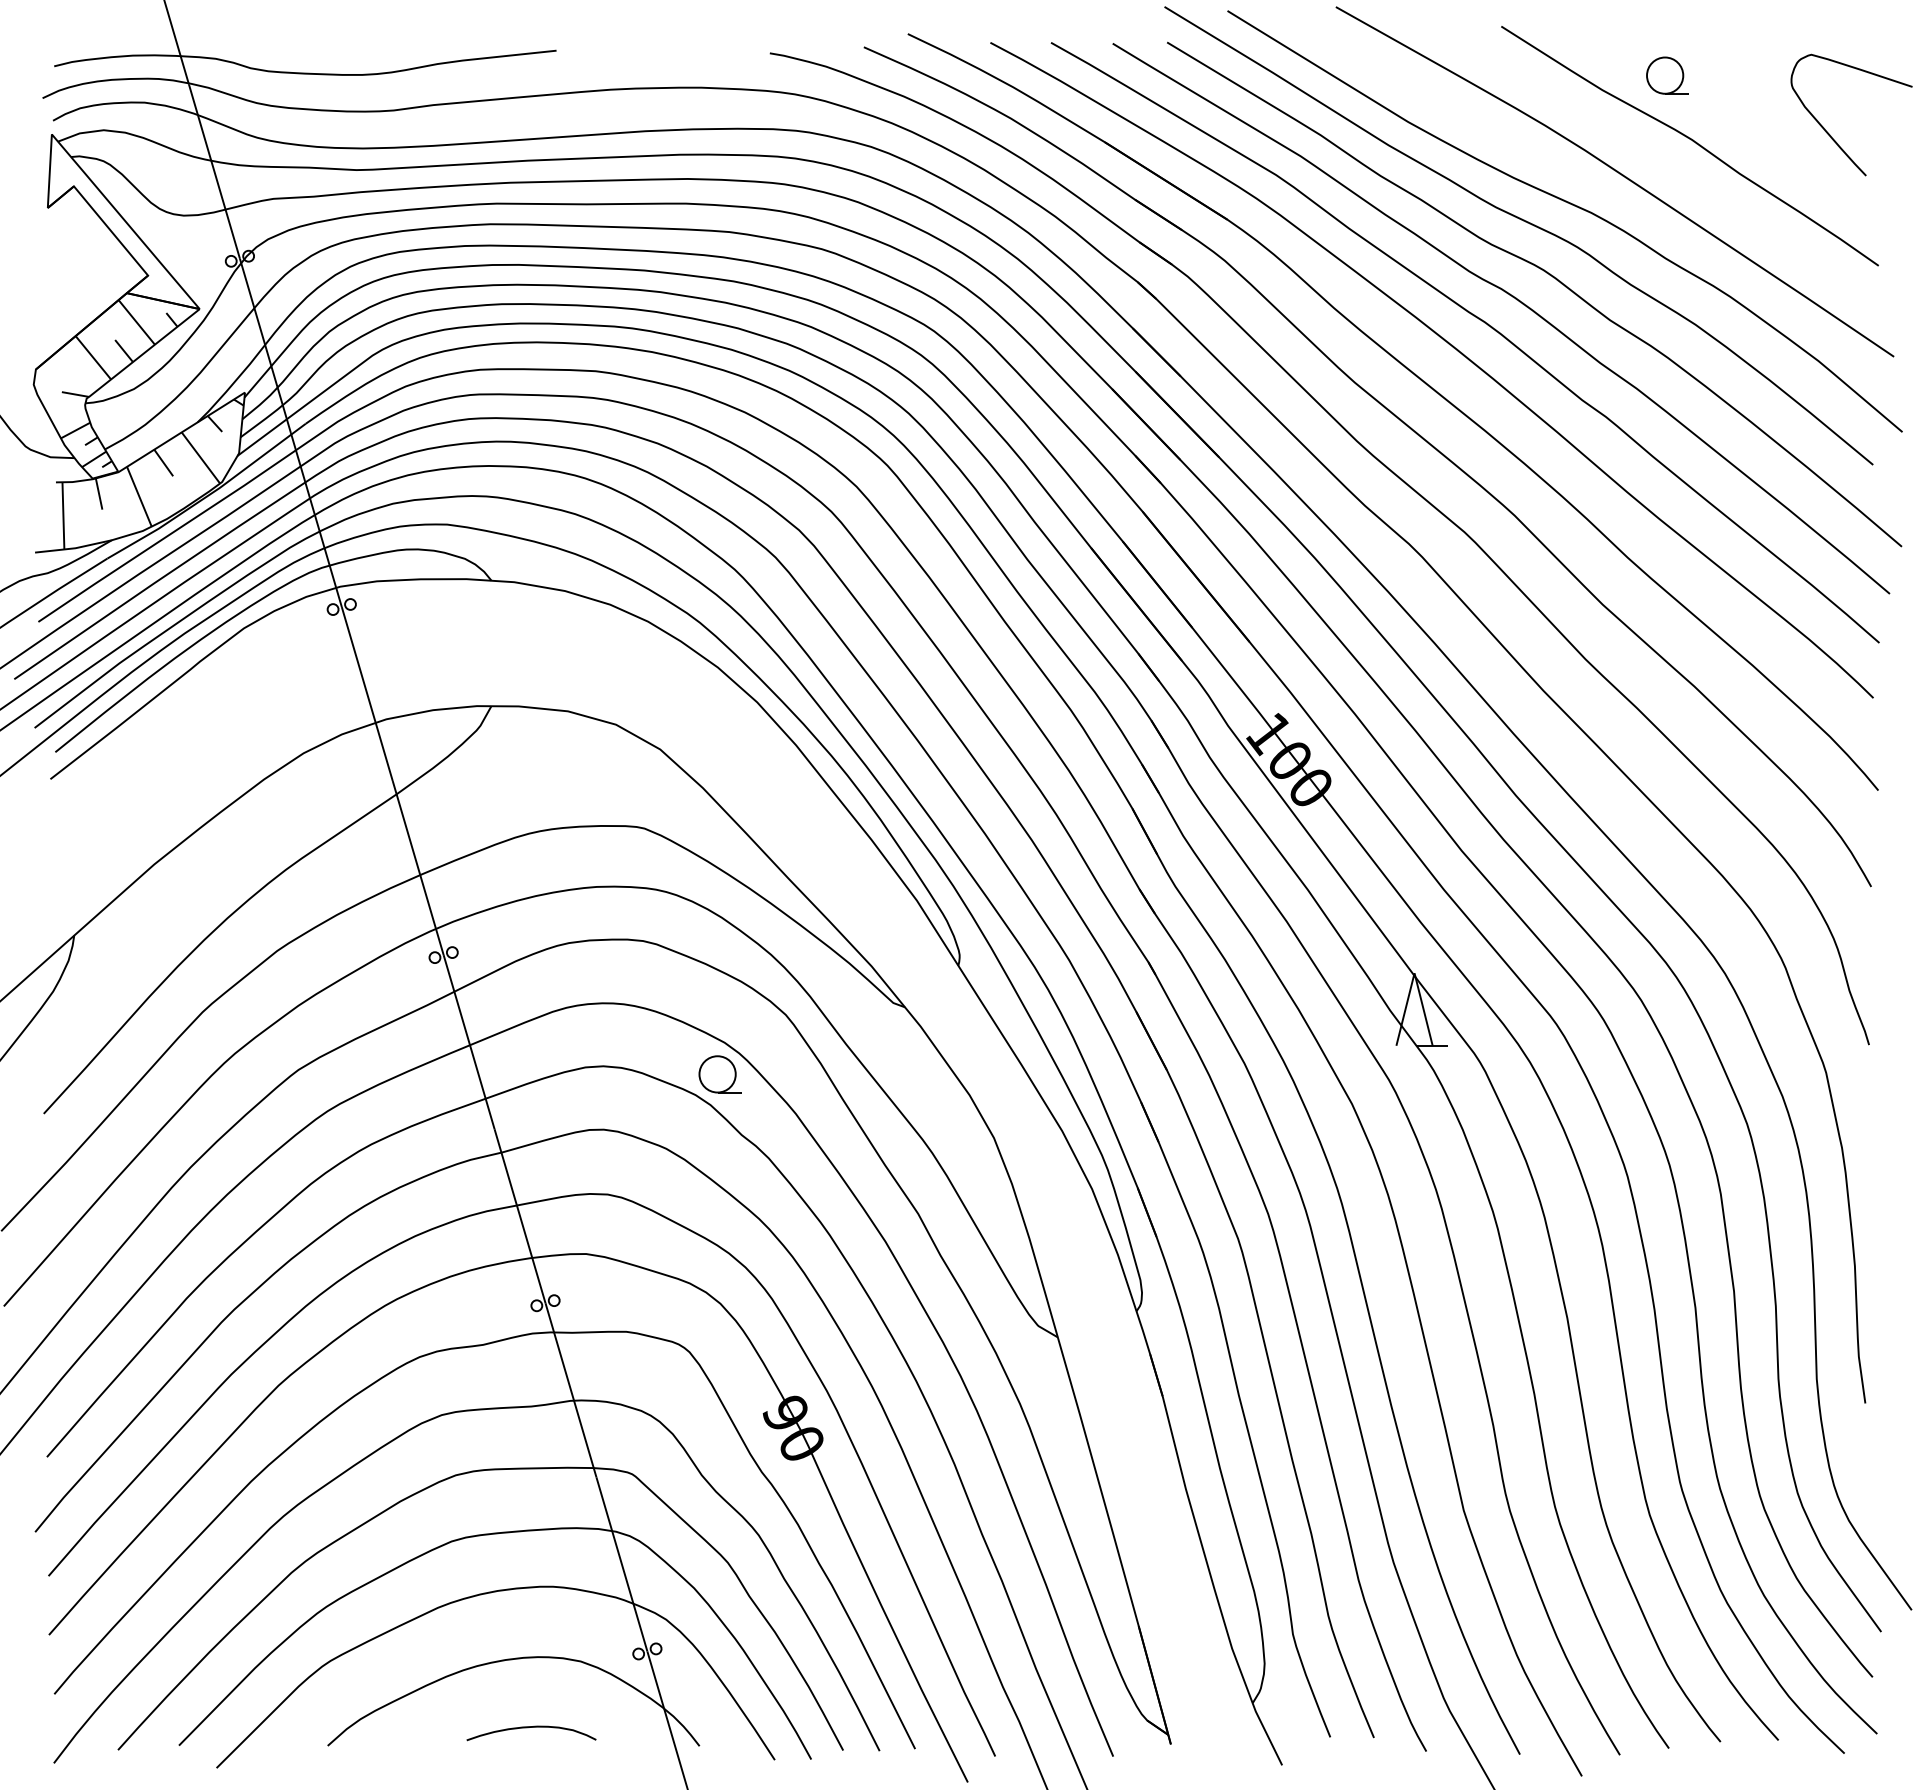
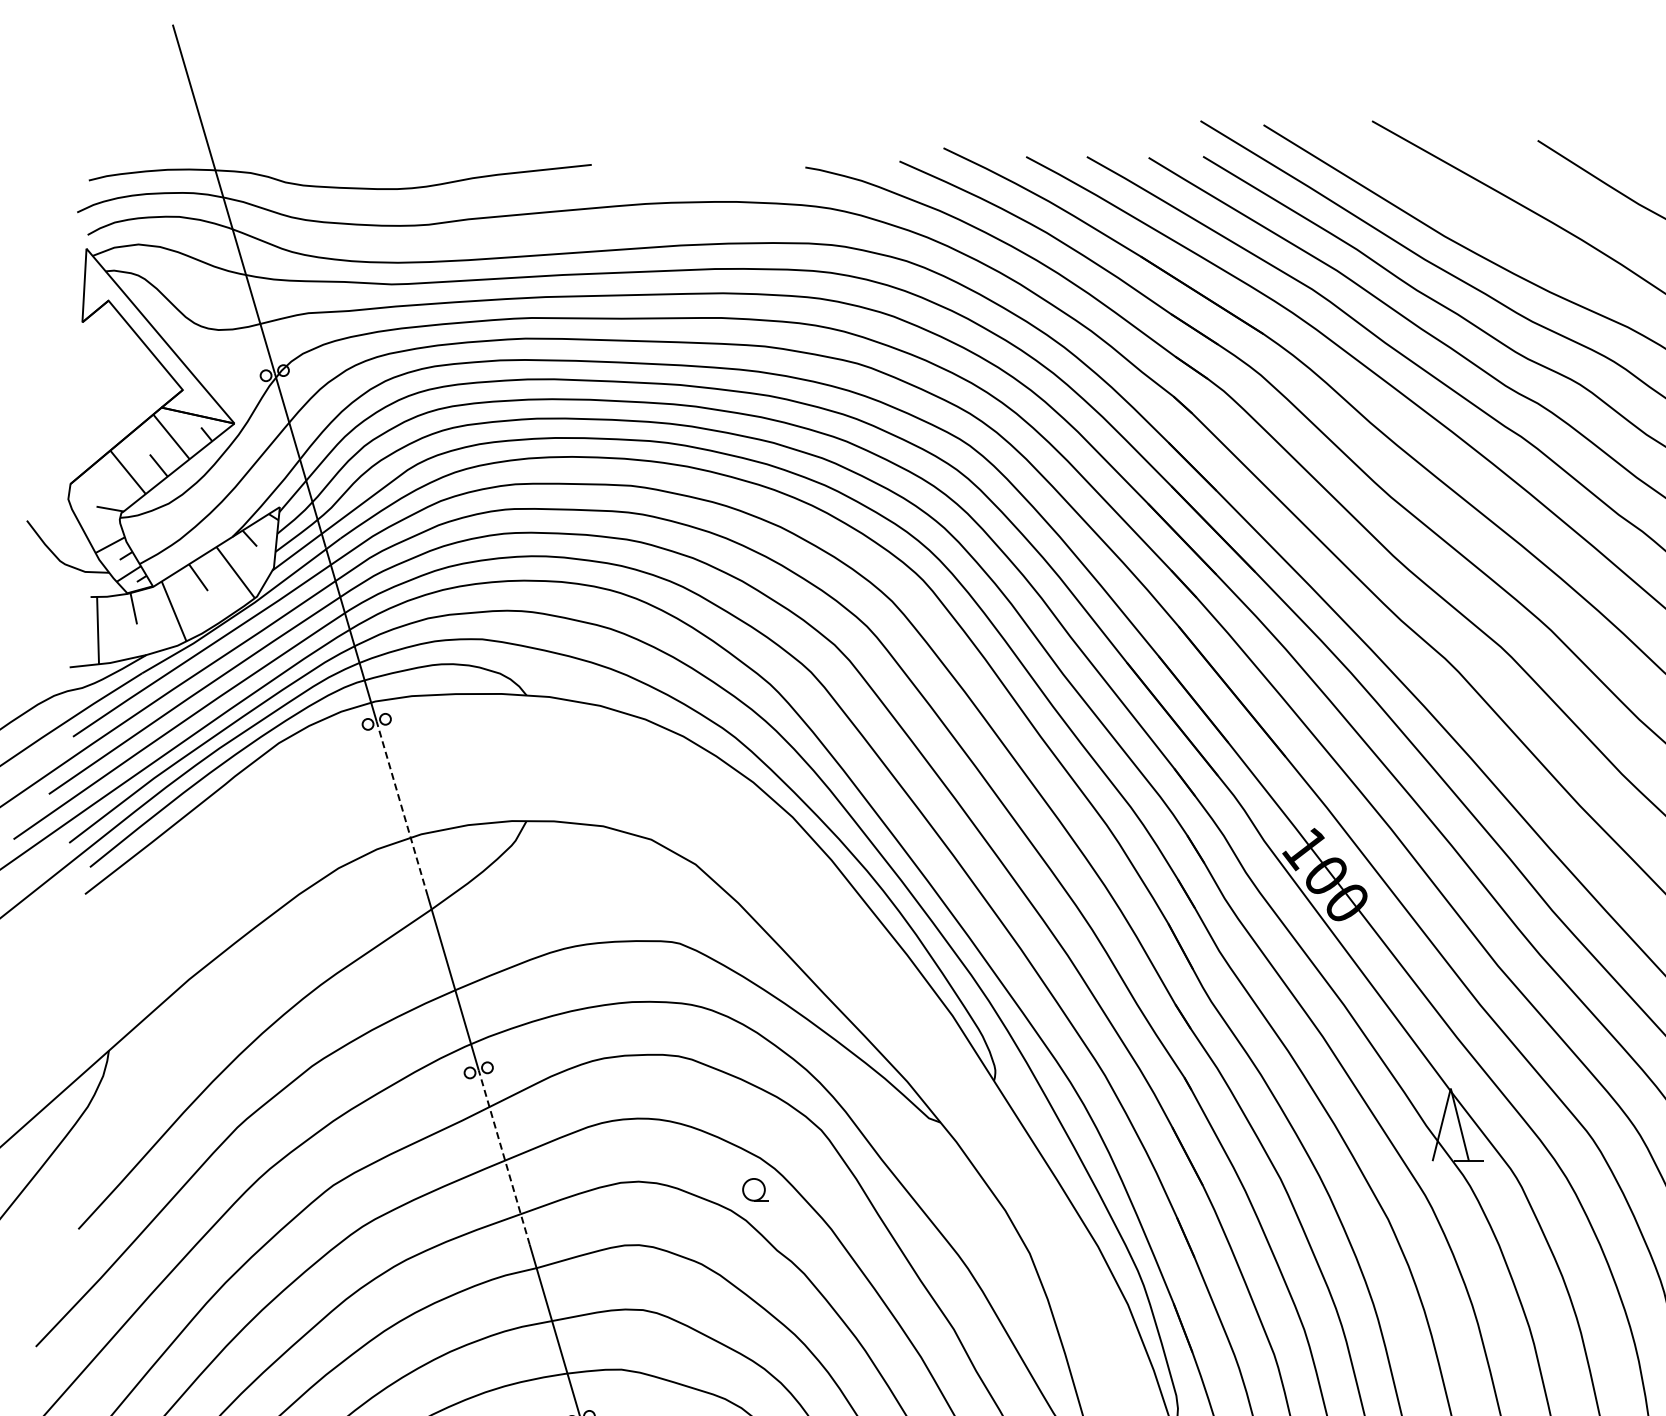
line: (367, 694) -> (402, 809), solid -> dashed
line: (469, 1042) -> (504, 1157), solid -> dashed
part: (719, 1074) -> (754, 1189), size x0.6

